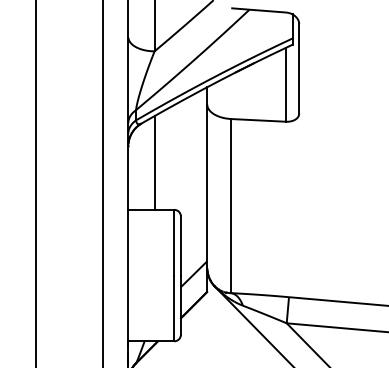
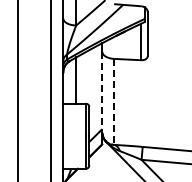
line: (207, 185) -> (102, 91), solid -> dashed
line: (231, 207) -> (114, 102), solid -> dashed

